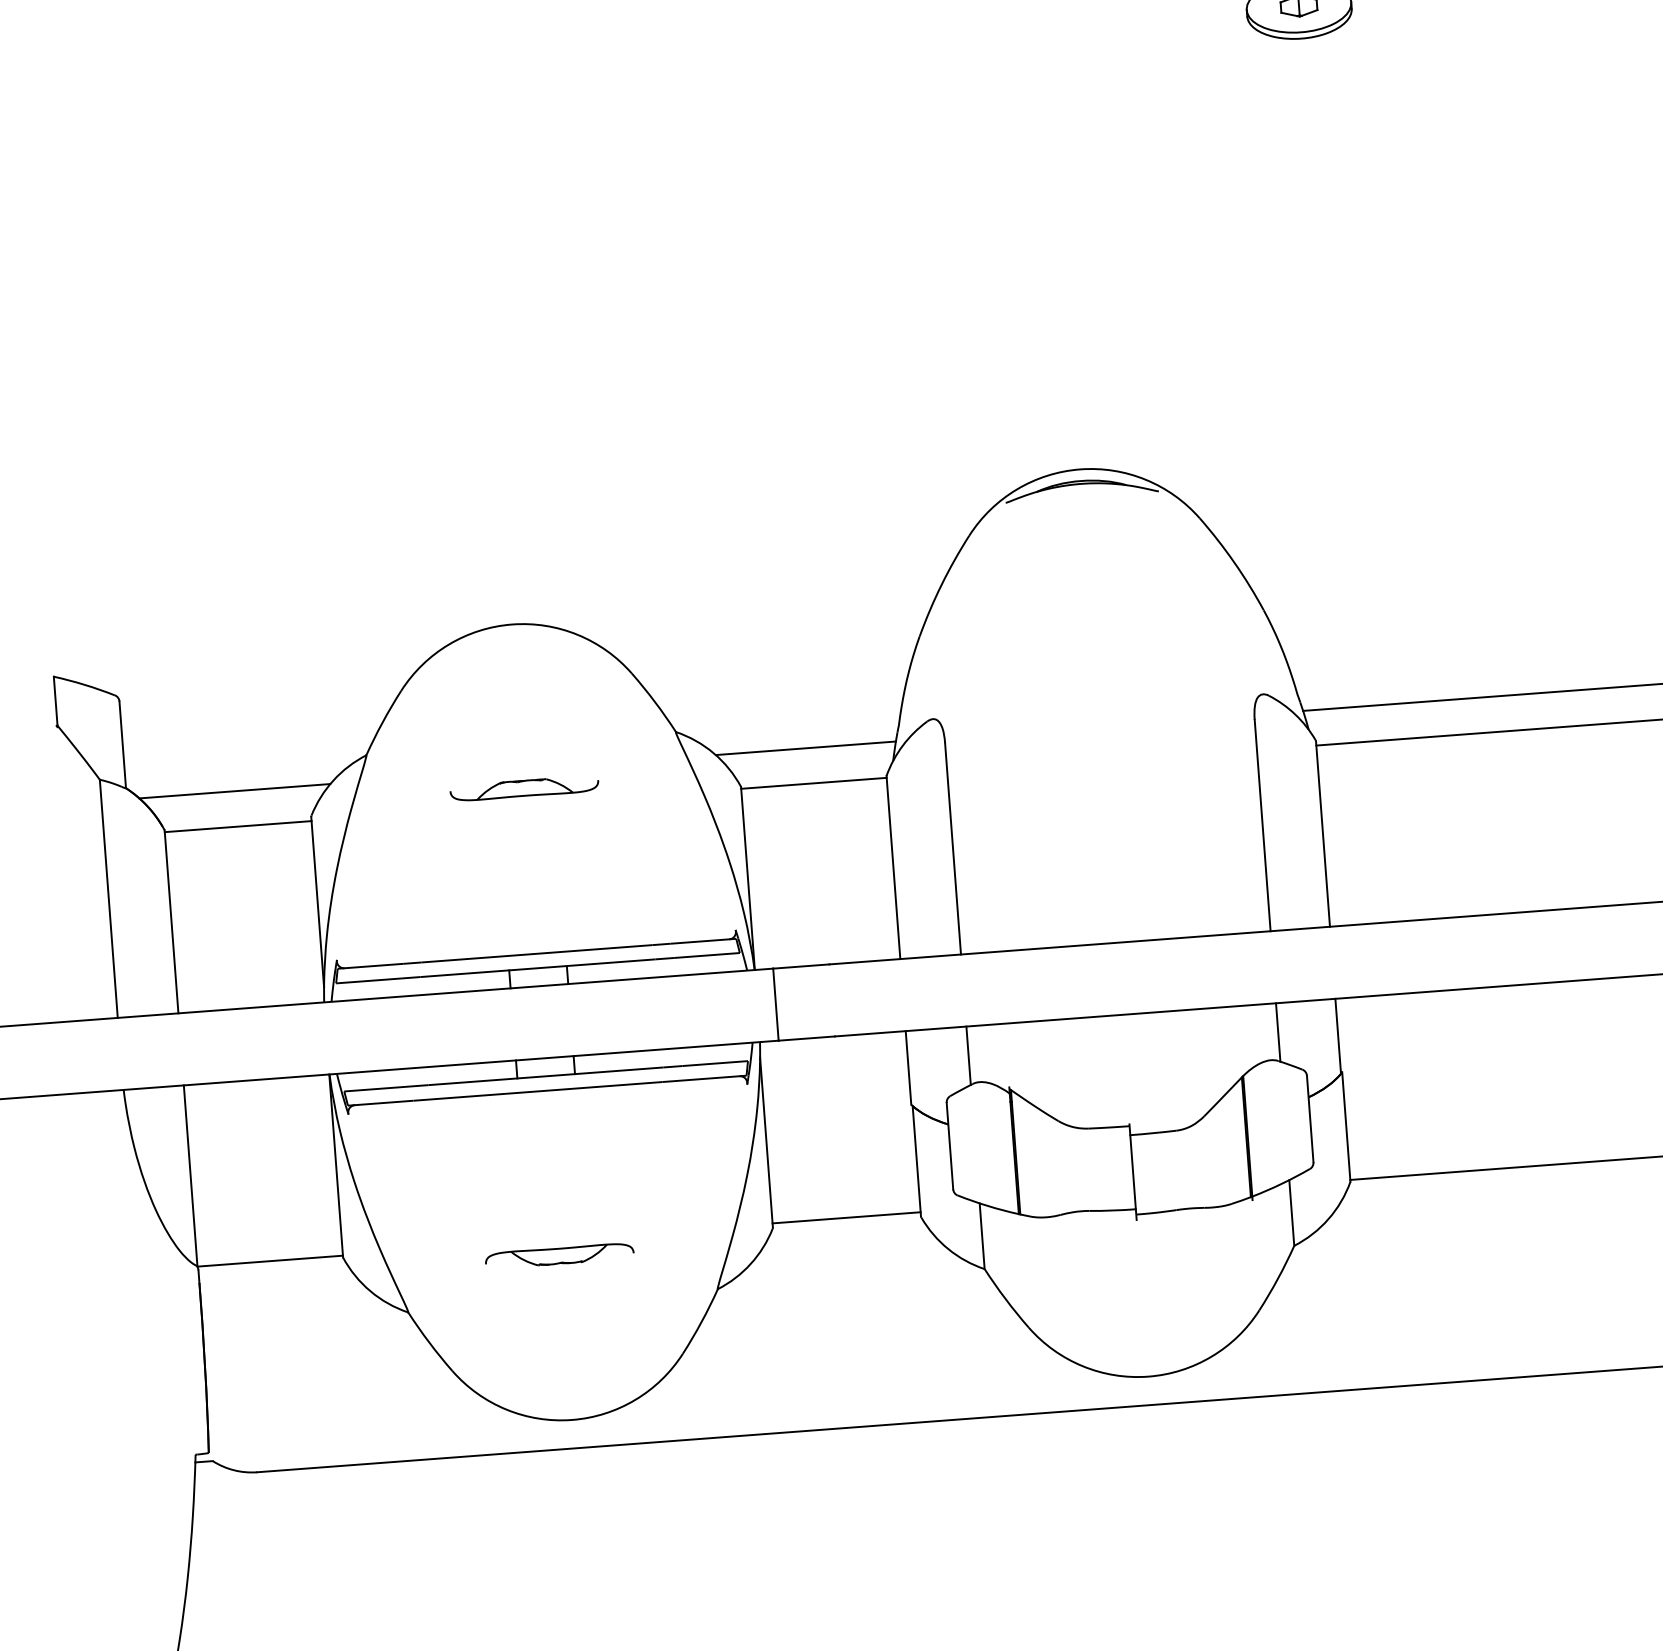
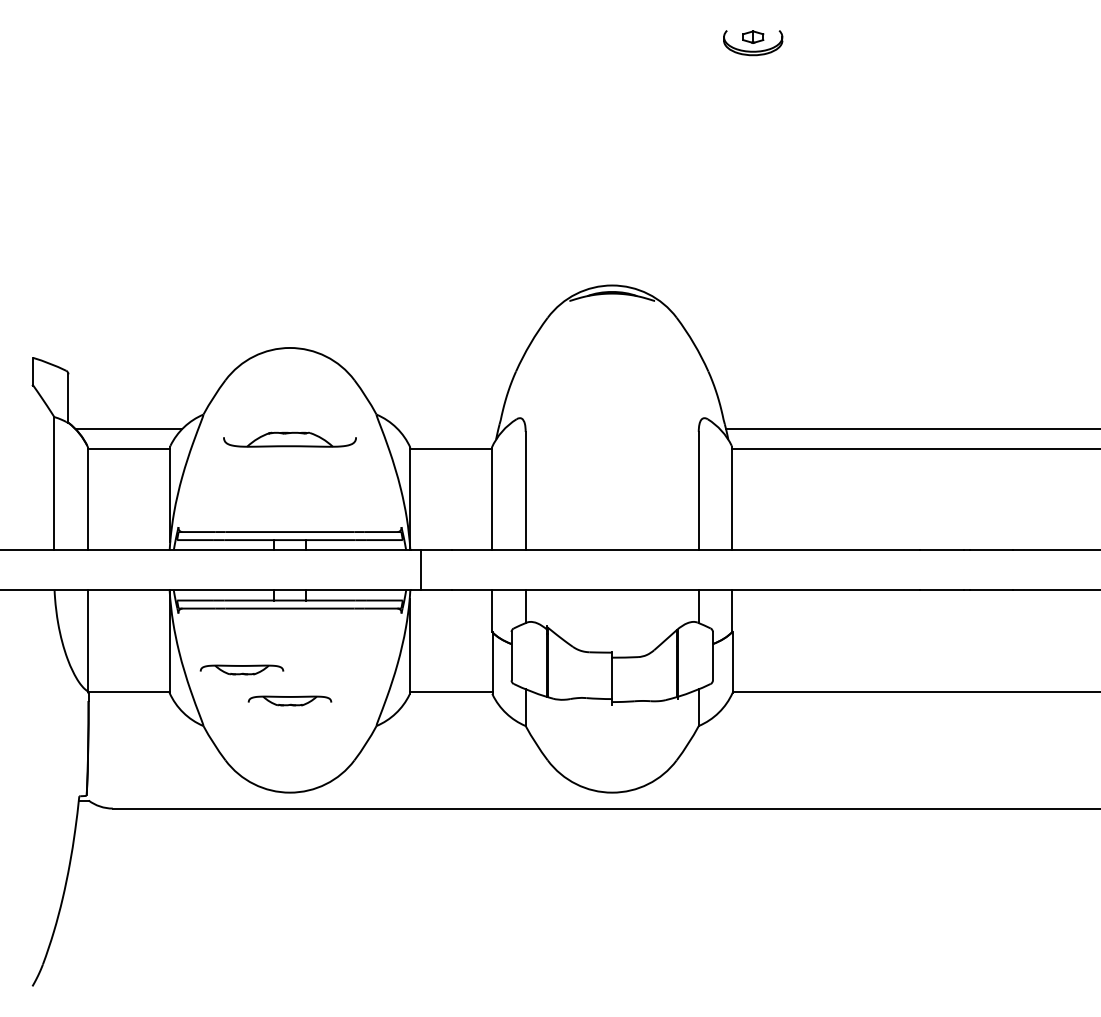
line: (804, 749) -> (447, 429), removed
part: (523, 788) -> (289, 439), size x1.6
part: (468, 1206) -> (241, 669), added

